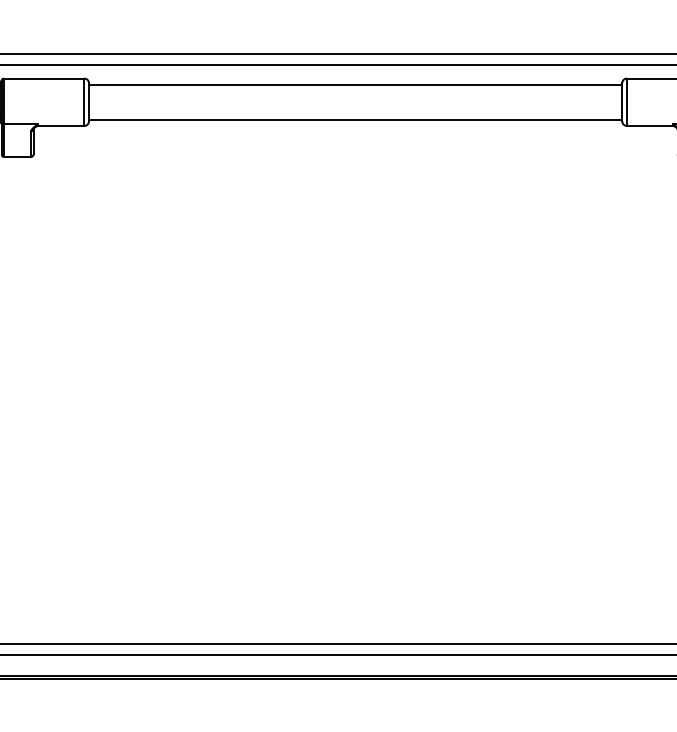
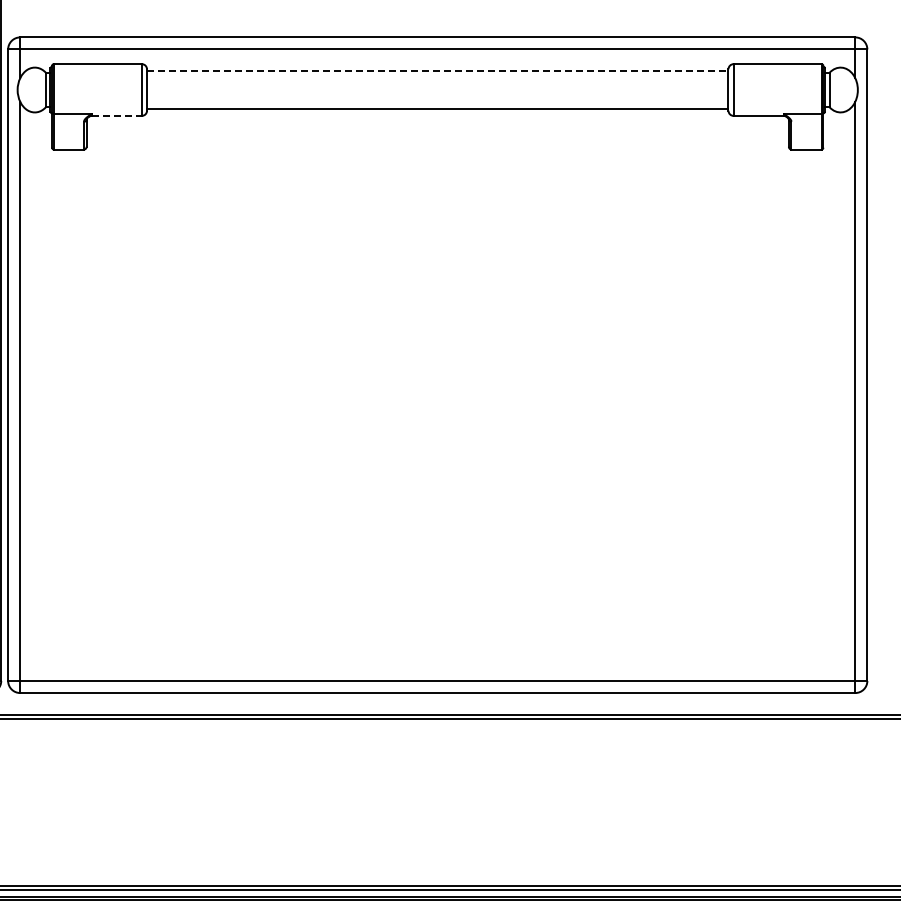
line: (355, 85) -> (437, 71), solid -> dashed
line: (61, 125) -> (117, 115), solid -> dashed

